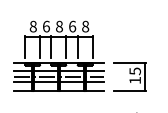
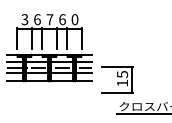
text: (32, 26) -> (24, 19), 8 -> 3
text: (58, 26) -> (49, 19), 8 -> 7
text: (85, 26) -> (74, 19), 8 -> 0
part: (129, 76) -> (117, 79), moved

